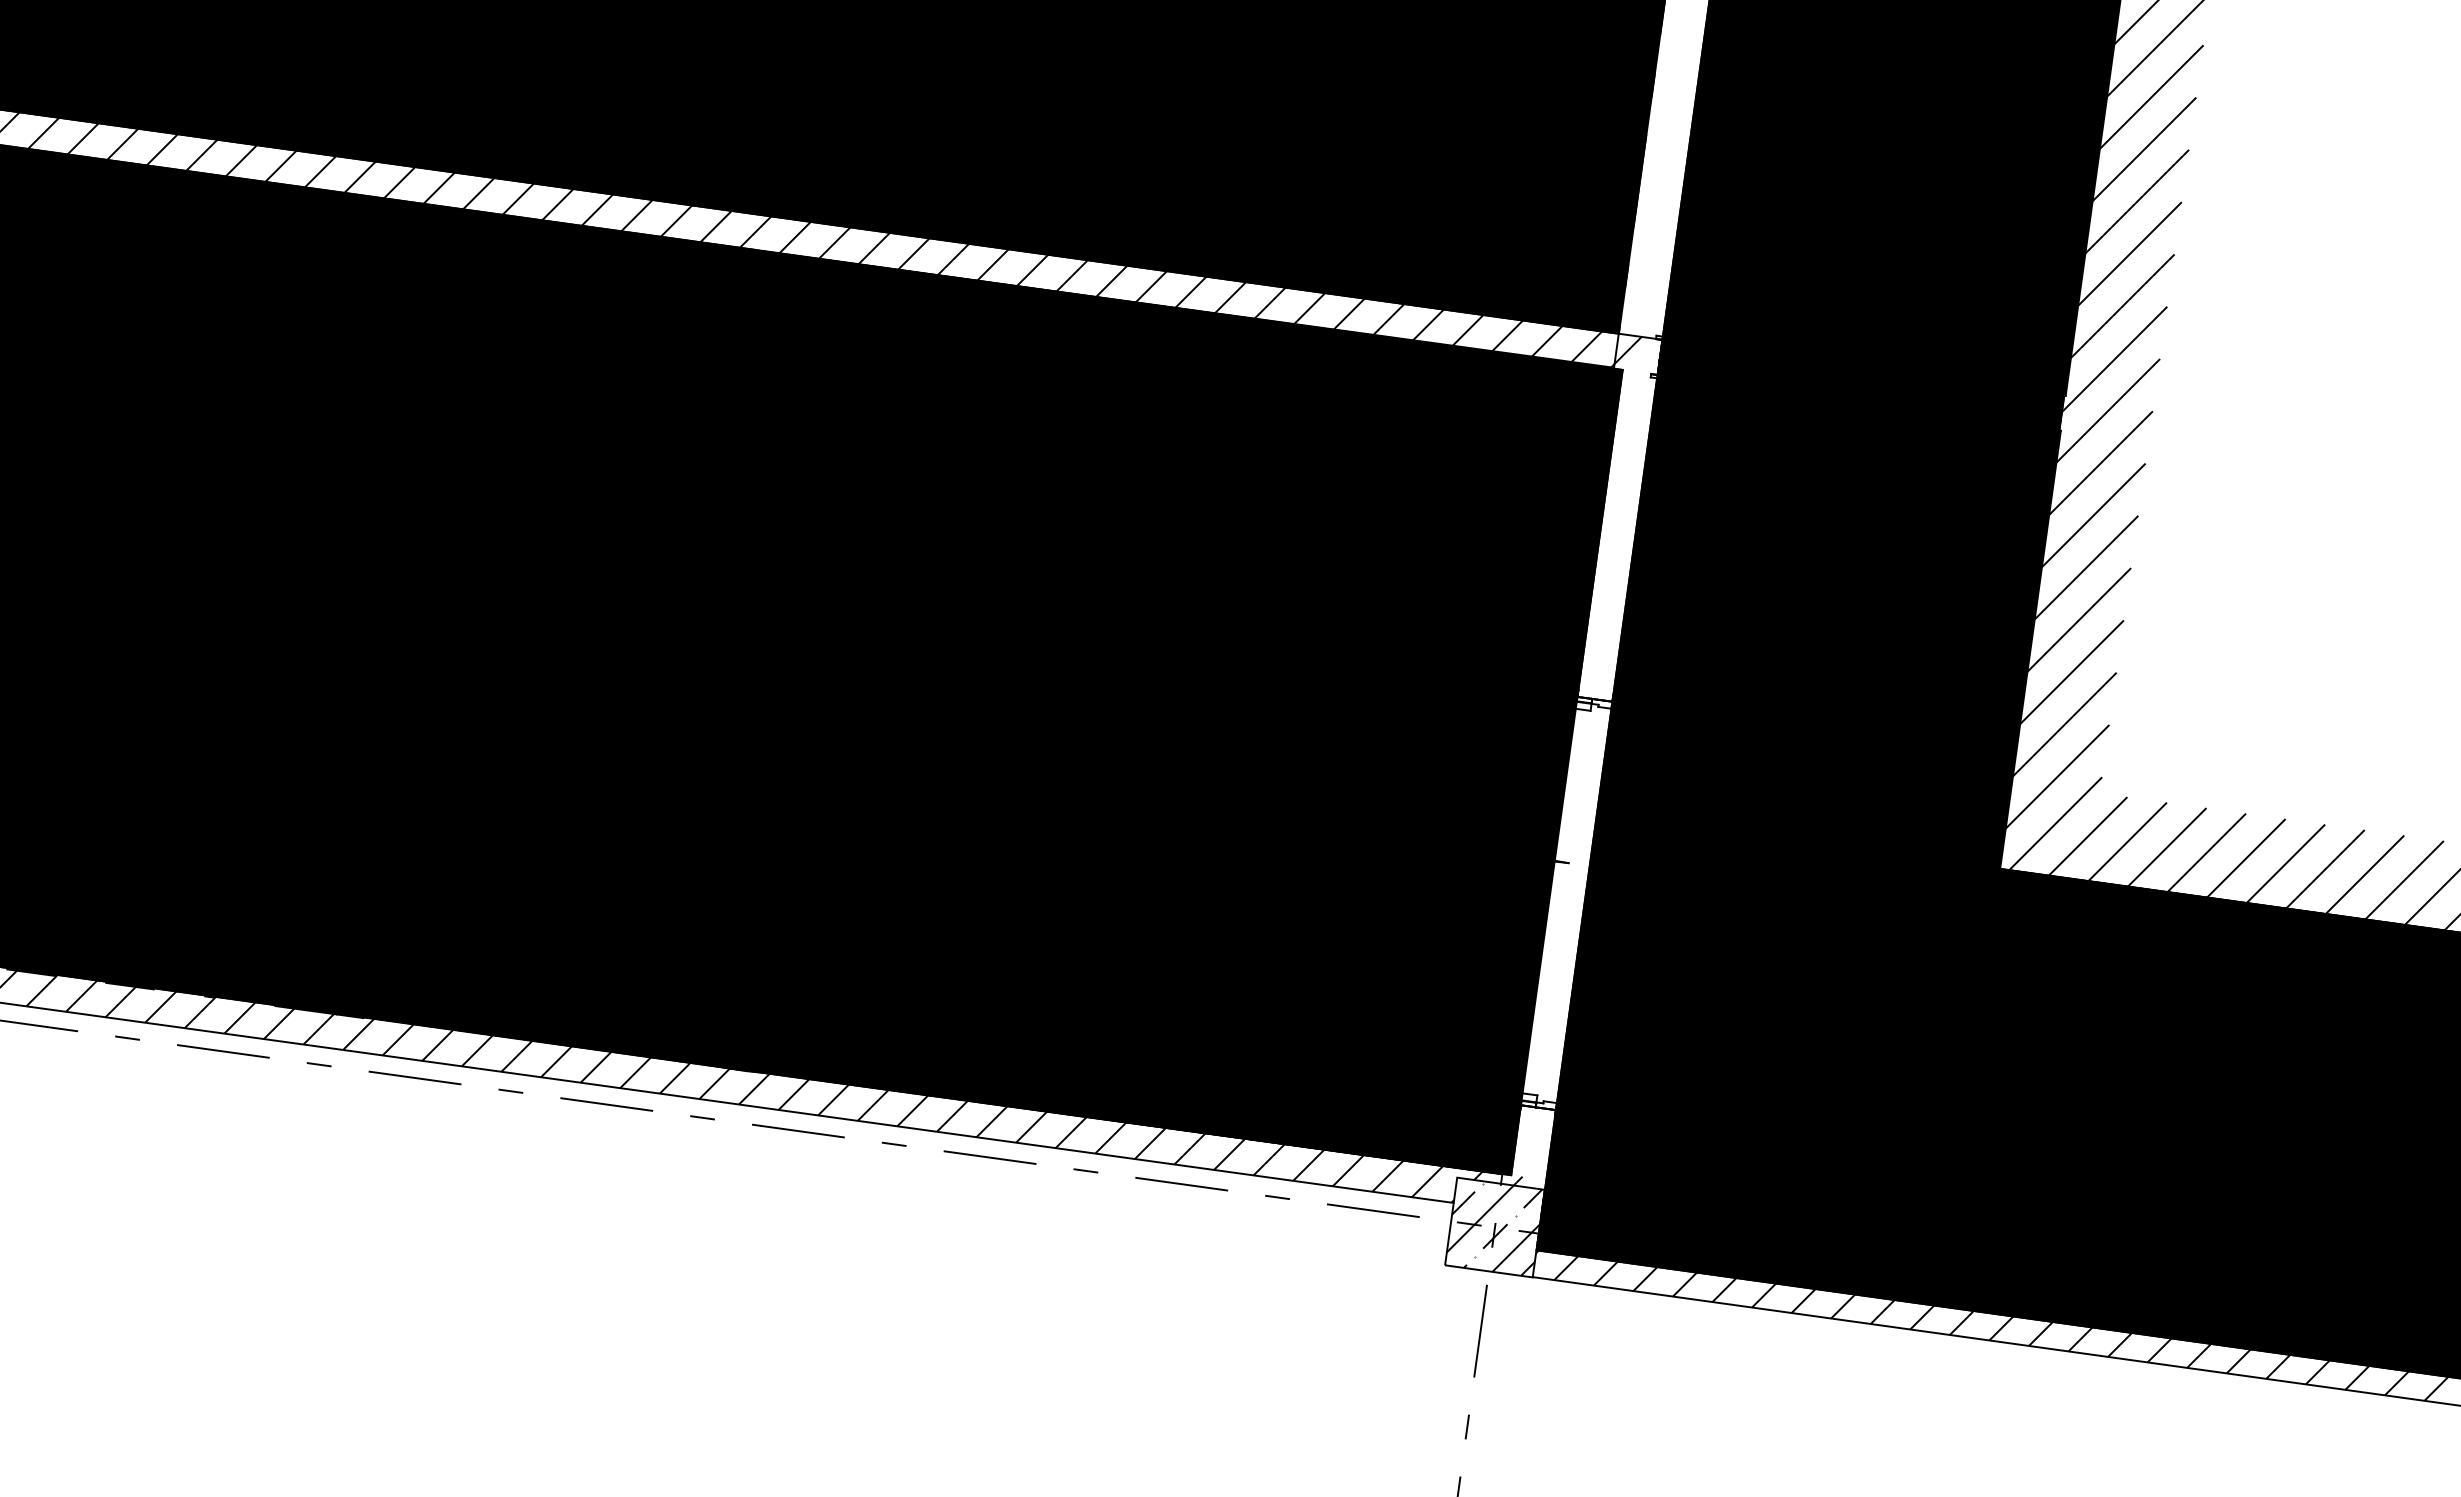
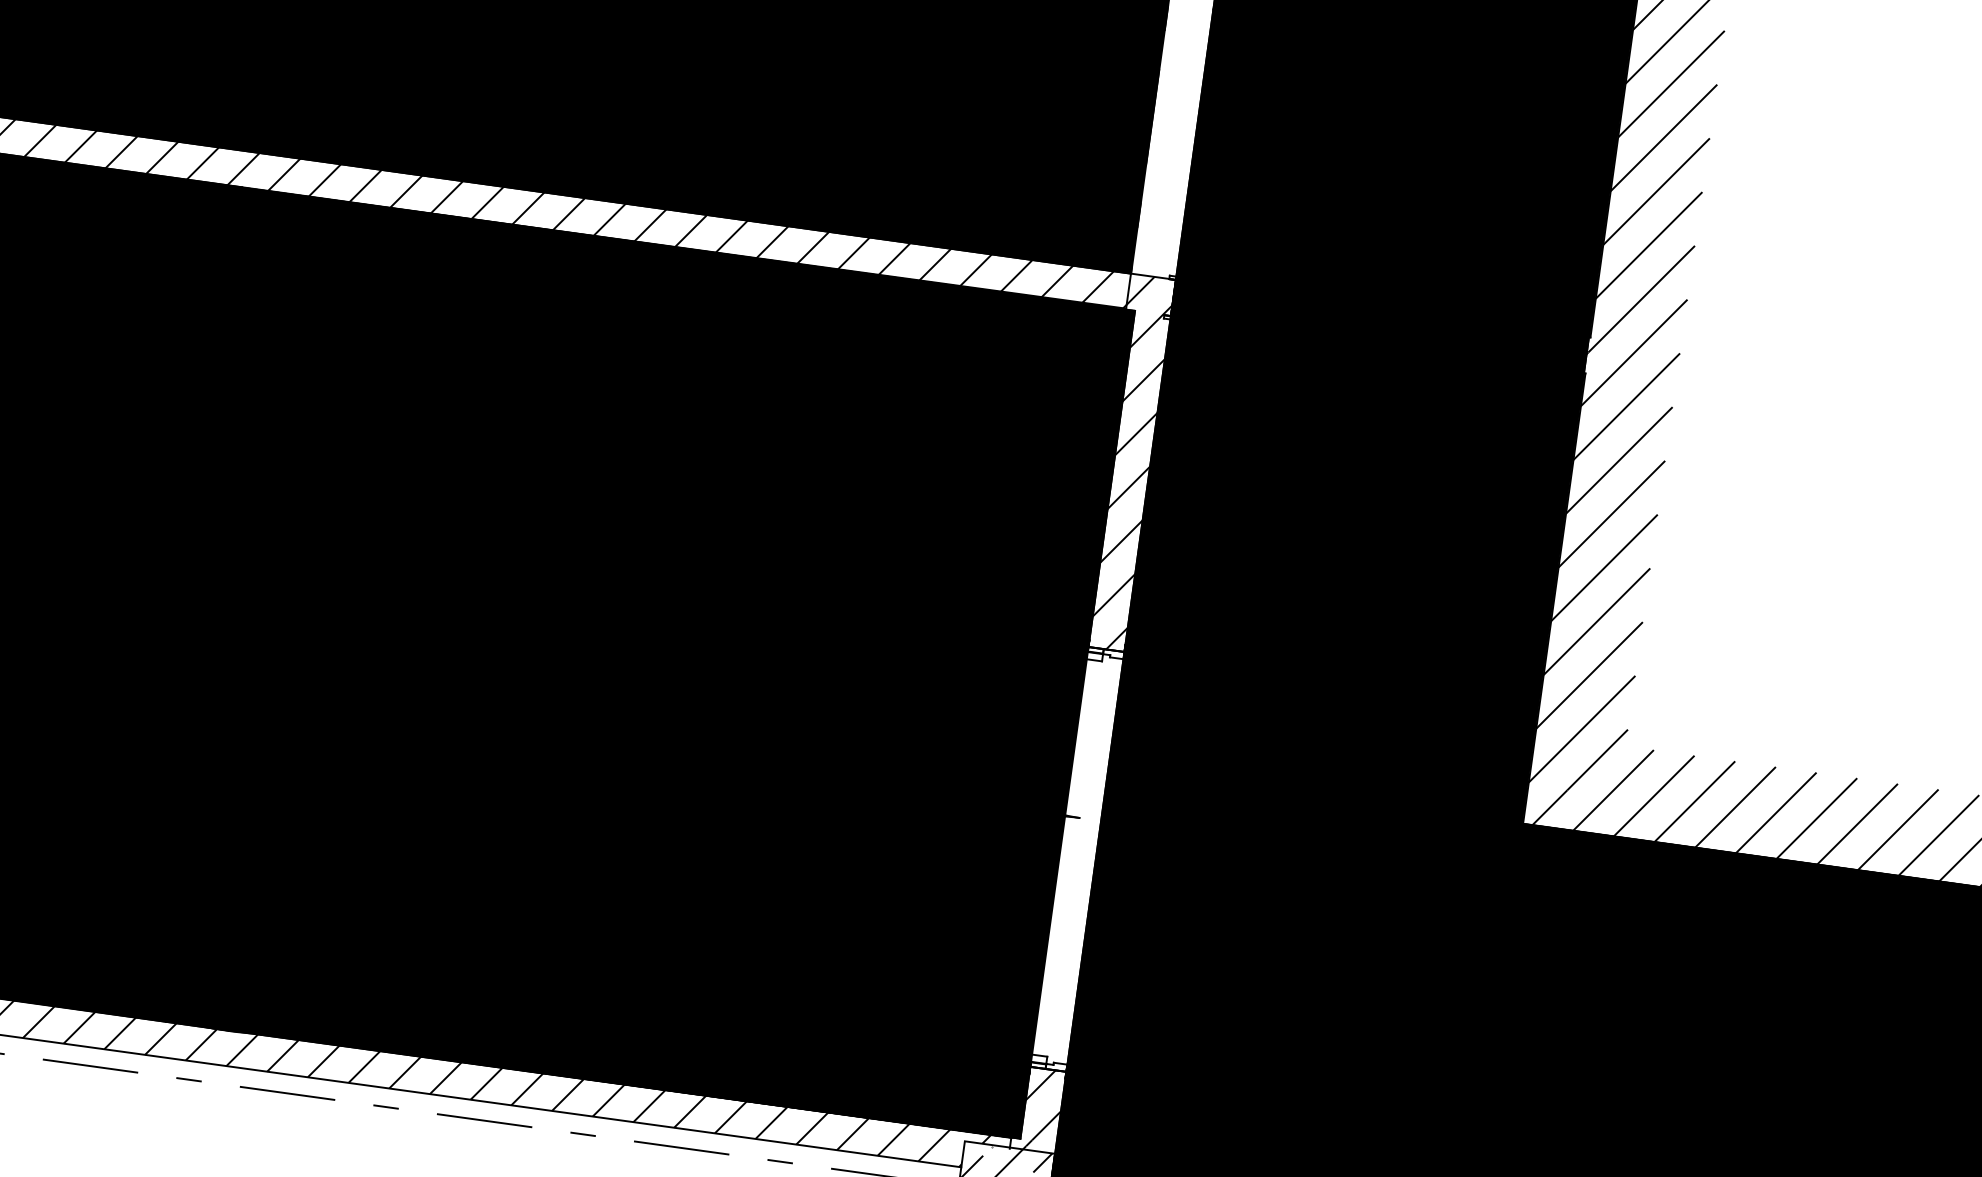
hatch: (1620, 531) -> (1132, 476), added
hatch: (1533, 1142) -> (1043, 1105), added

